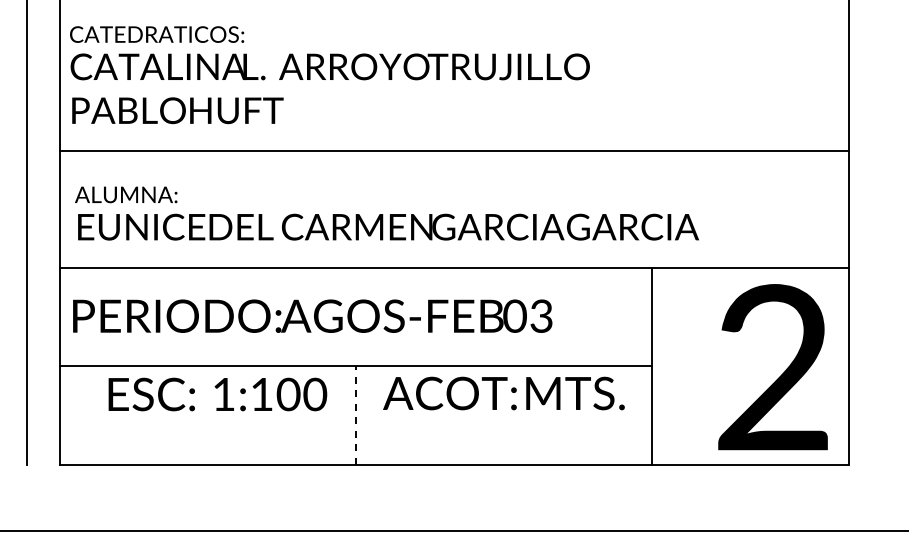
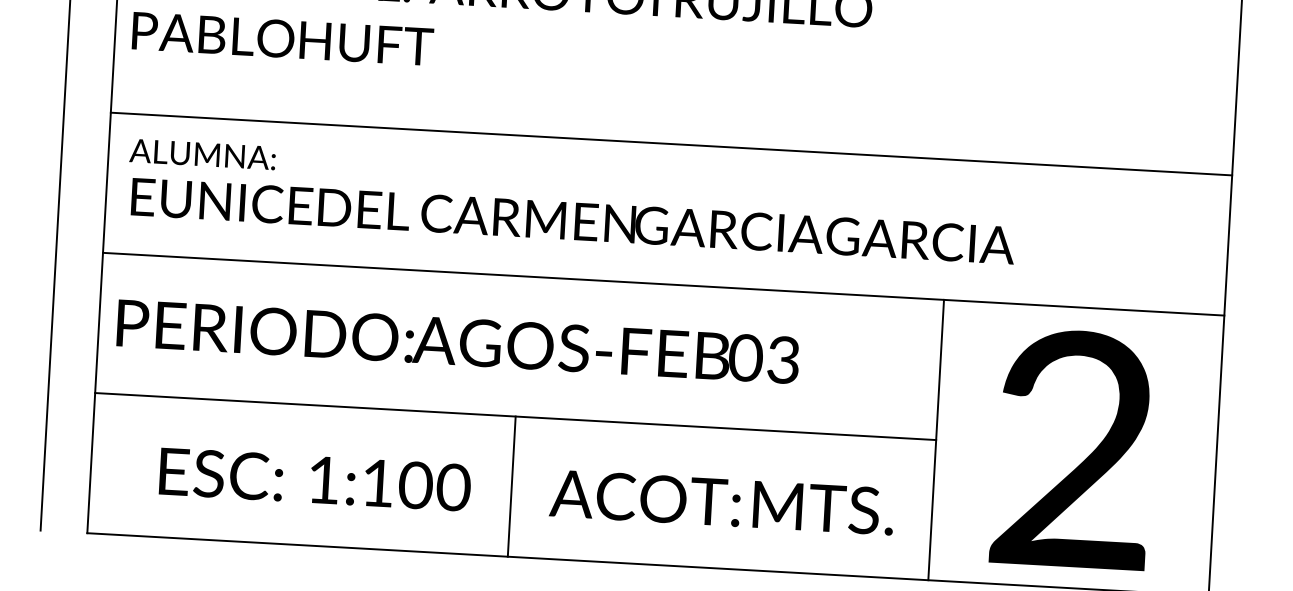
line: (454, 151) -> (671, 144), moved
text: (772, 367) -> (1072, 449), moved
text: (503, 393) -> (721, 502), moved
text: (217, 394) -> (314, 479), moved
line: (355, 415) -> (511, 486), dashed -> solid

